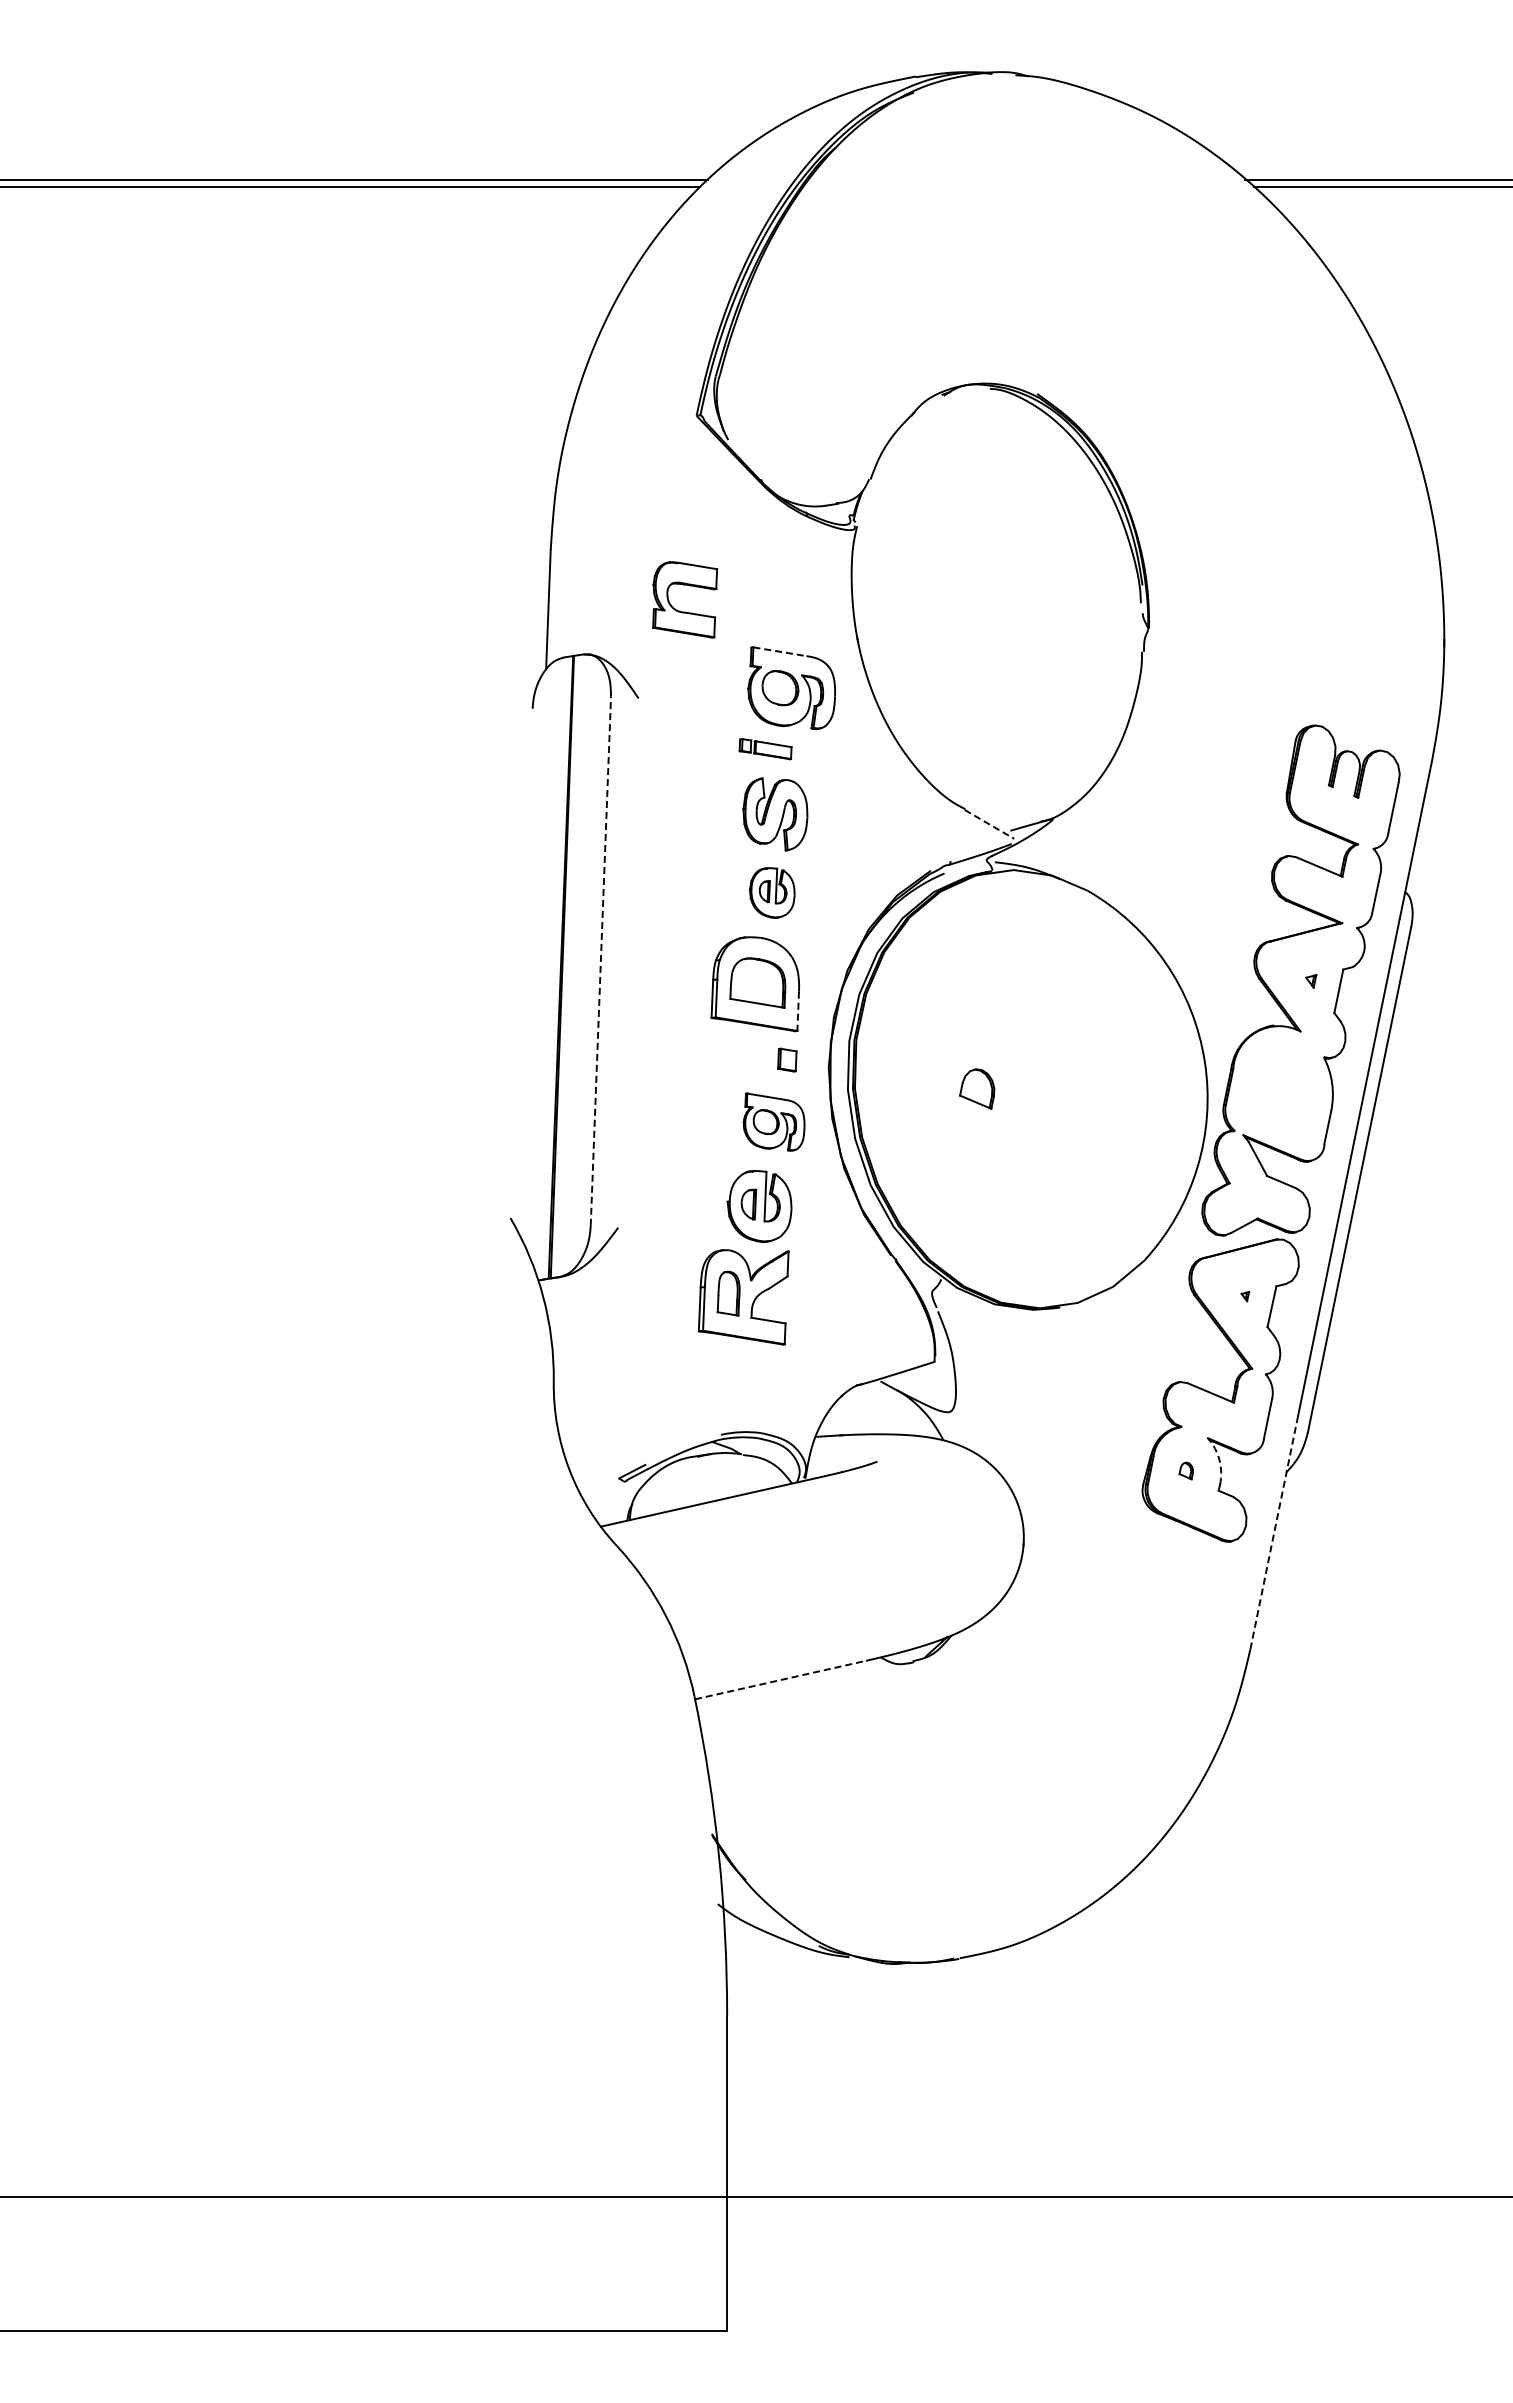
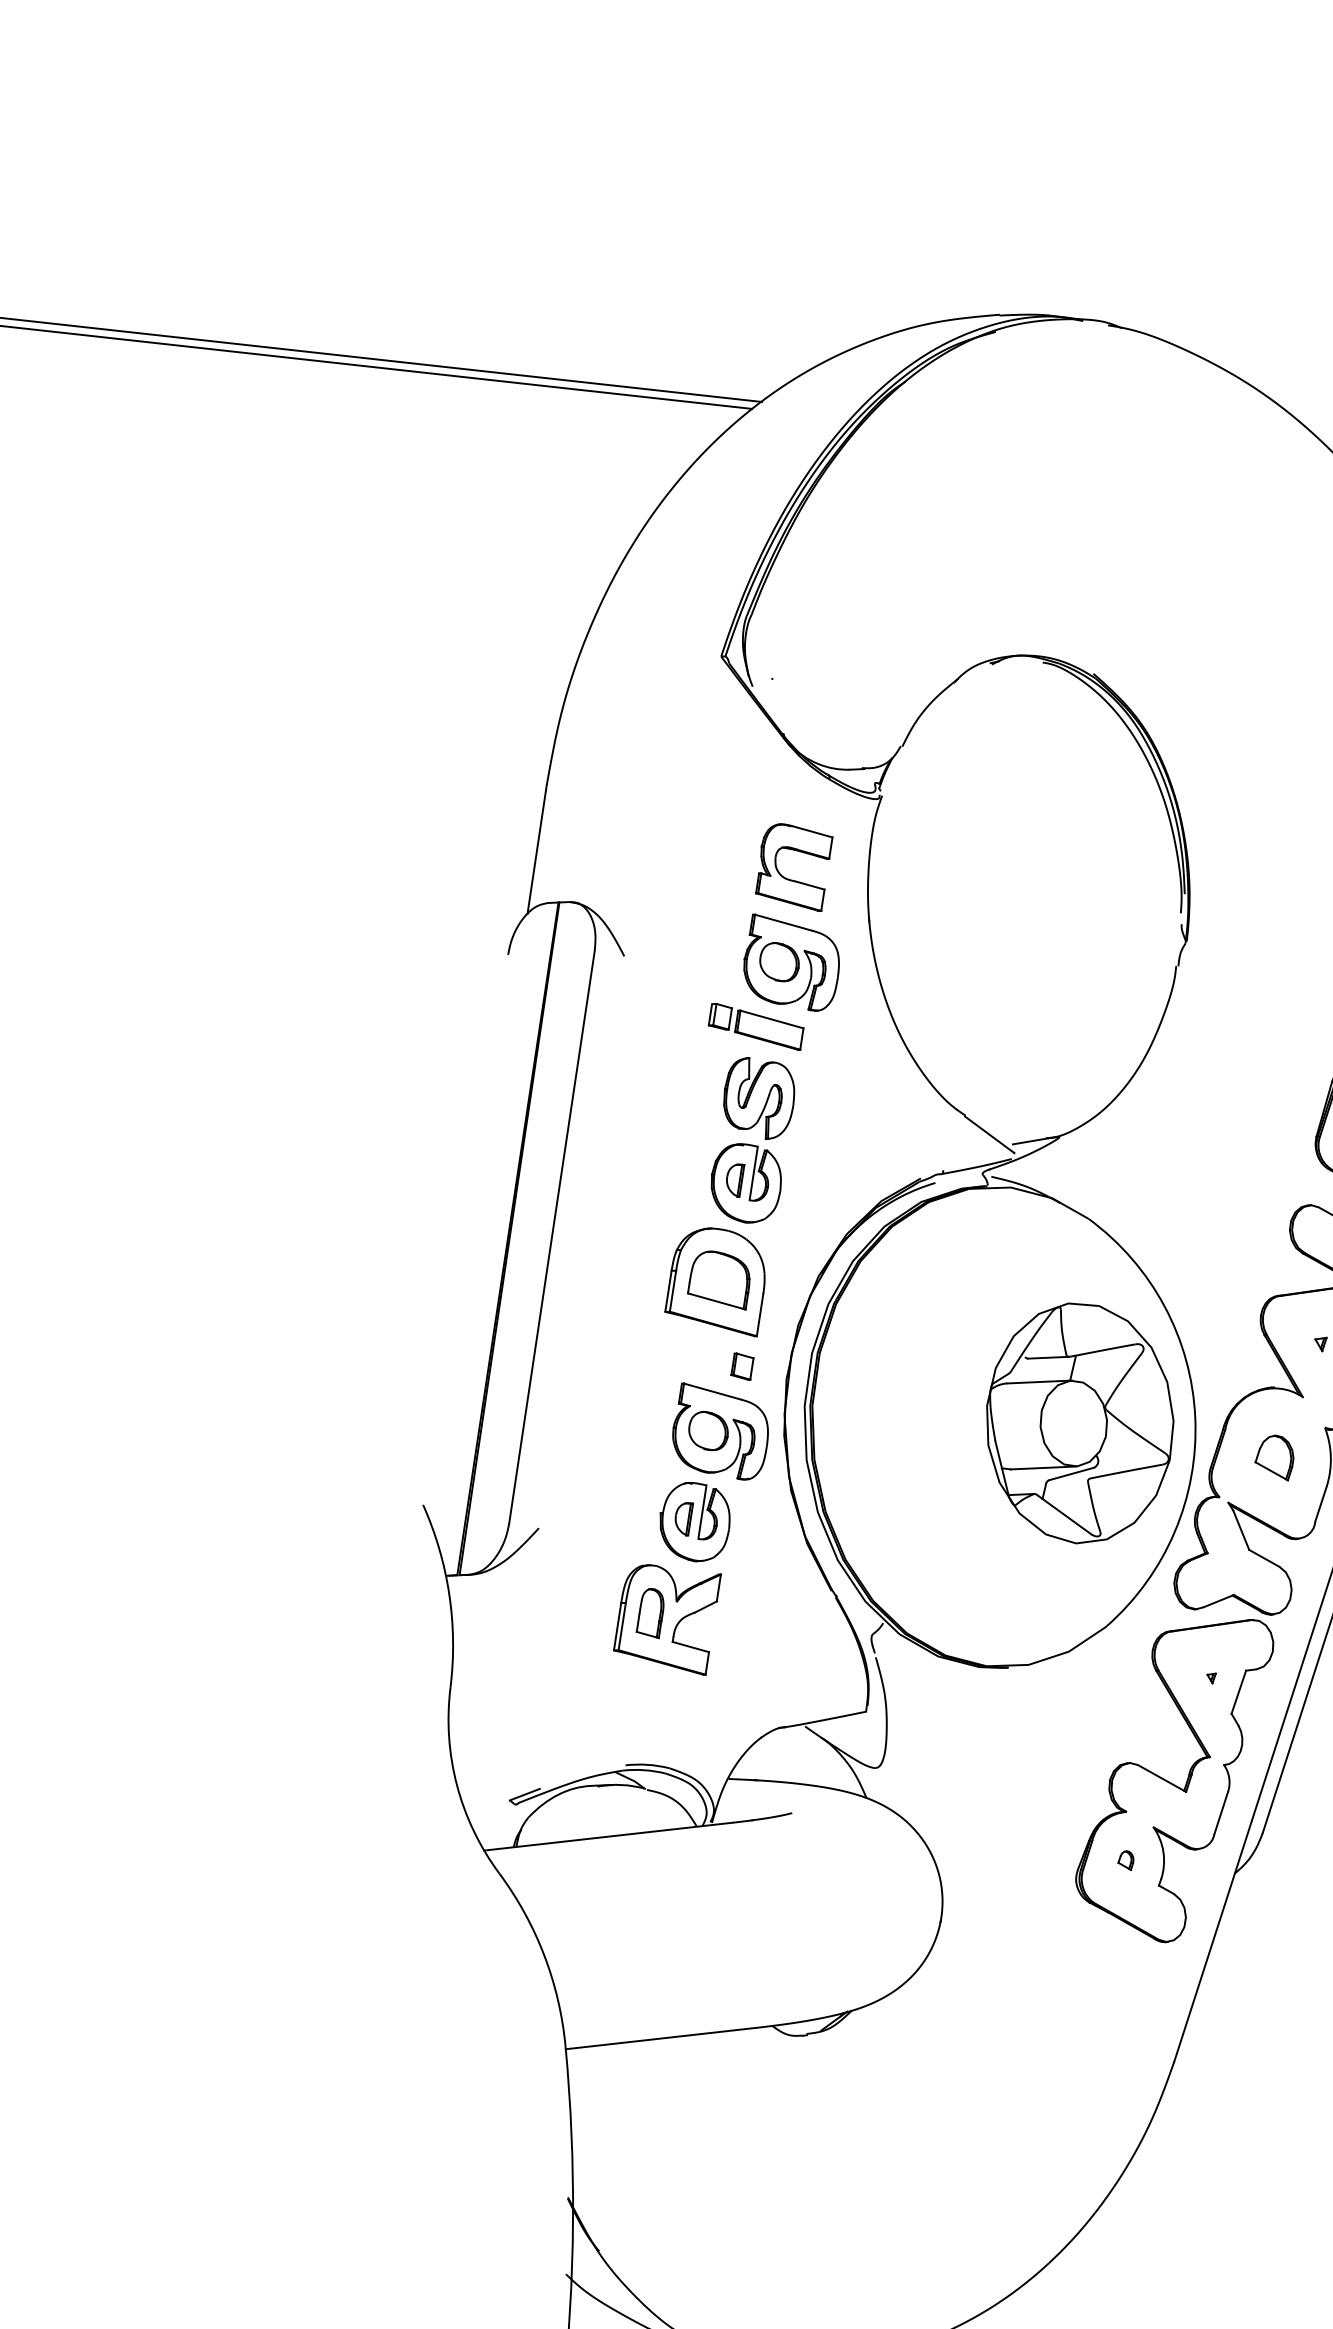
part: (685, 611) -> (793, 879), moved
line: (779, 651) -> (782, 922), dashed -> solid
part: (765, 748) -> (756, 1025), size x1.67
line: (988, 824) -> (988, 1135), dashed -> solid
part: (772, 892) -> (746, 1182), size x1.43
line: (600, 961) -> (551, 1237), dashed -> solid
line: (798, 1011) -> (760, 1315), dashed -> solid
part: (1099, 1078) -> (1079, 1423), added
part: (977, 1088) -> (1275, 1456), moved
part: (773, 1121) -> (720, 1431), size x1.43
arc: (1219, 1459) -> (1163, 1851), dashed -> solid
line: (1273, 1535) -> (1213, 1940), dashed -> solid
line: (780, 1680) -> (660, 2039), dashed -> solid

